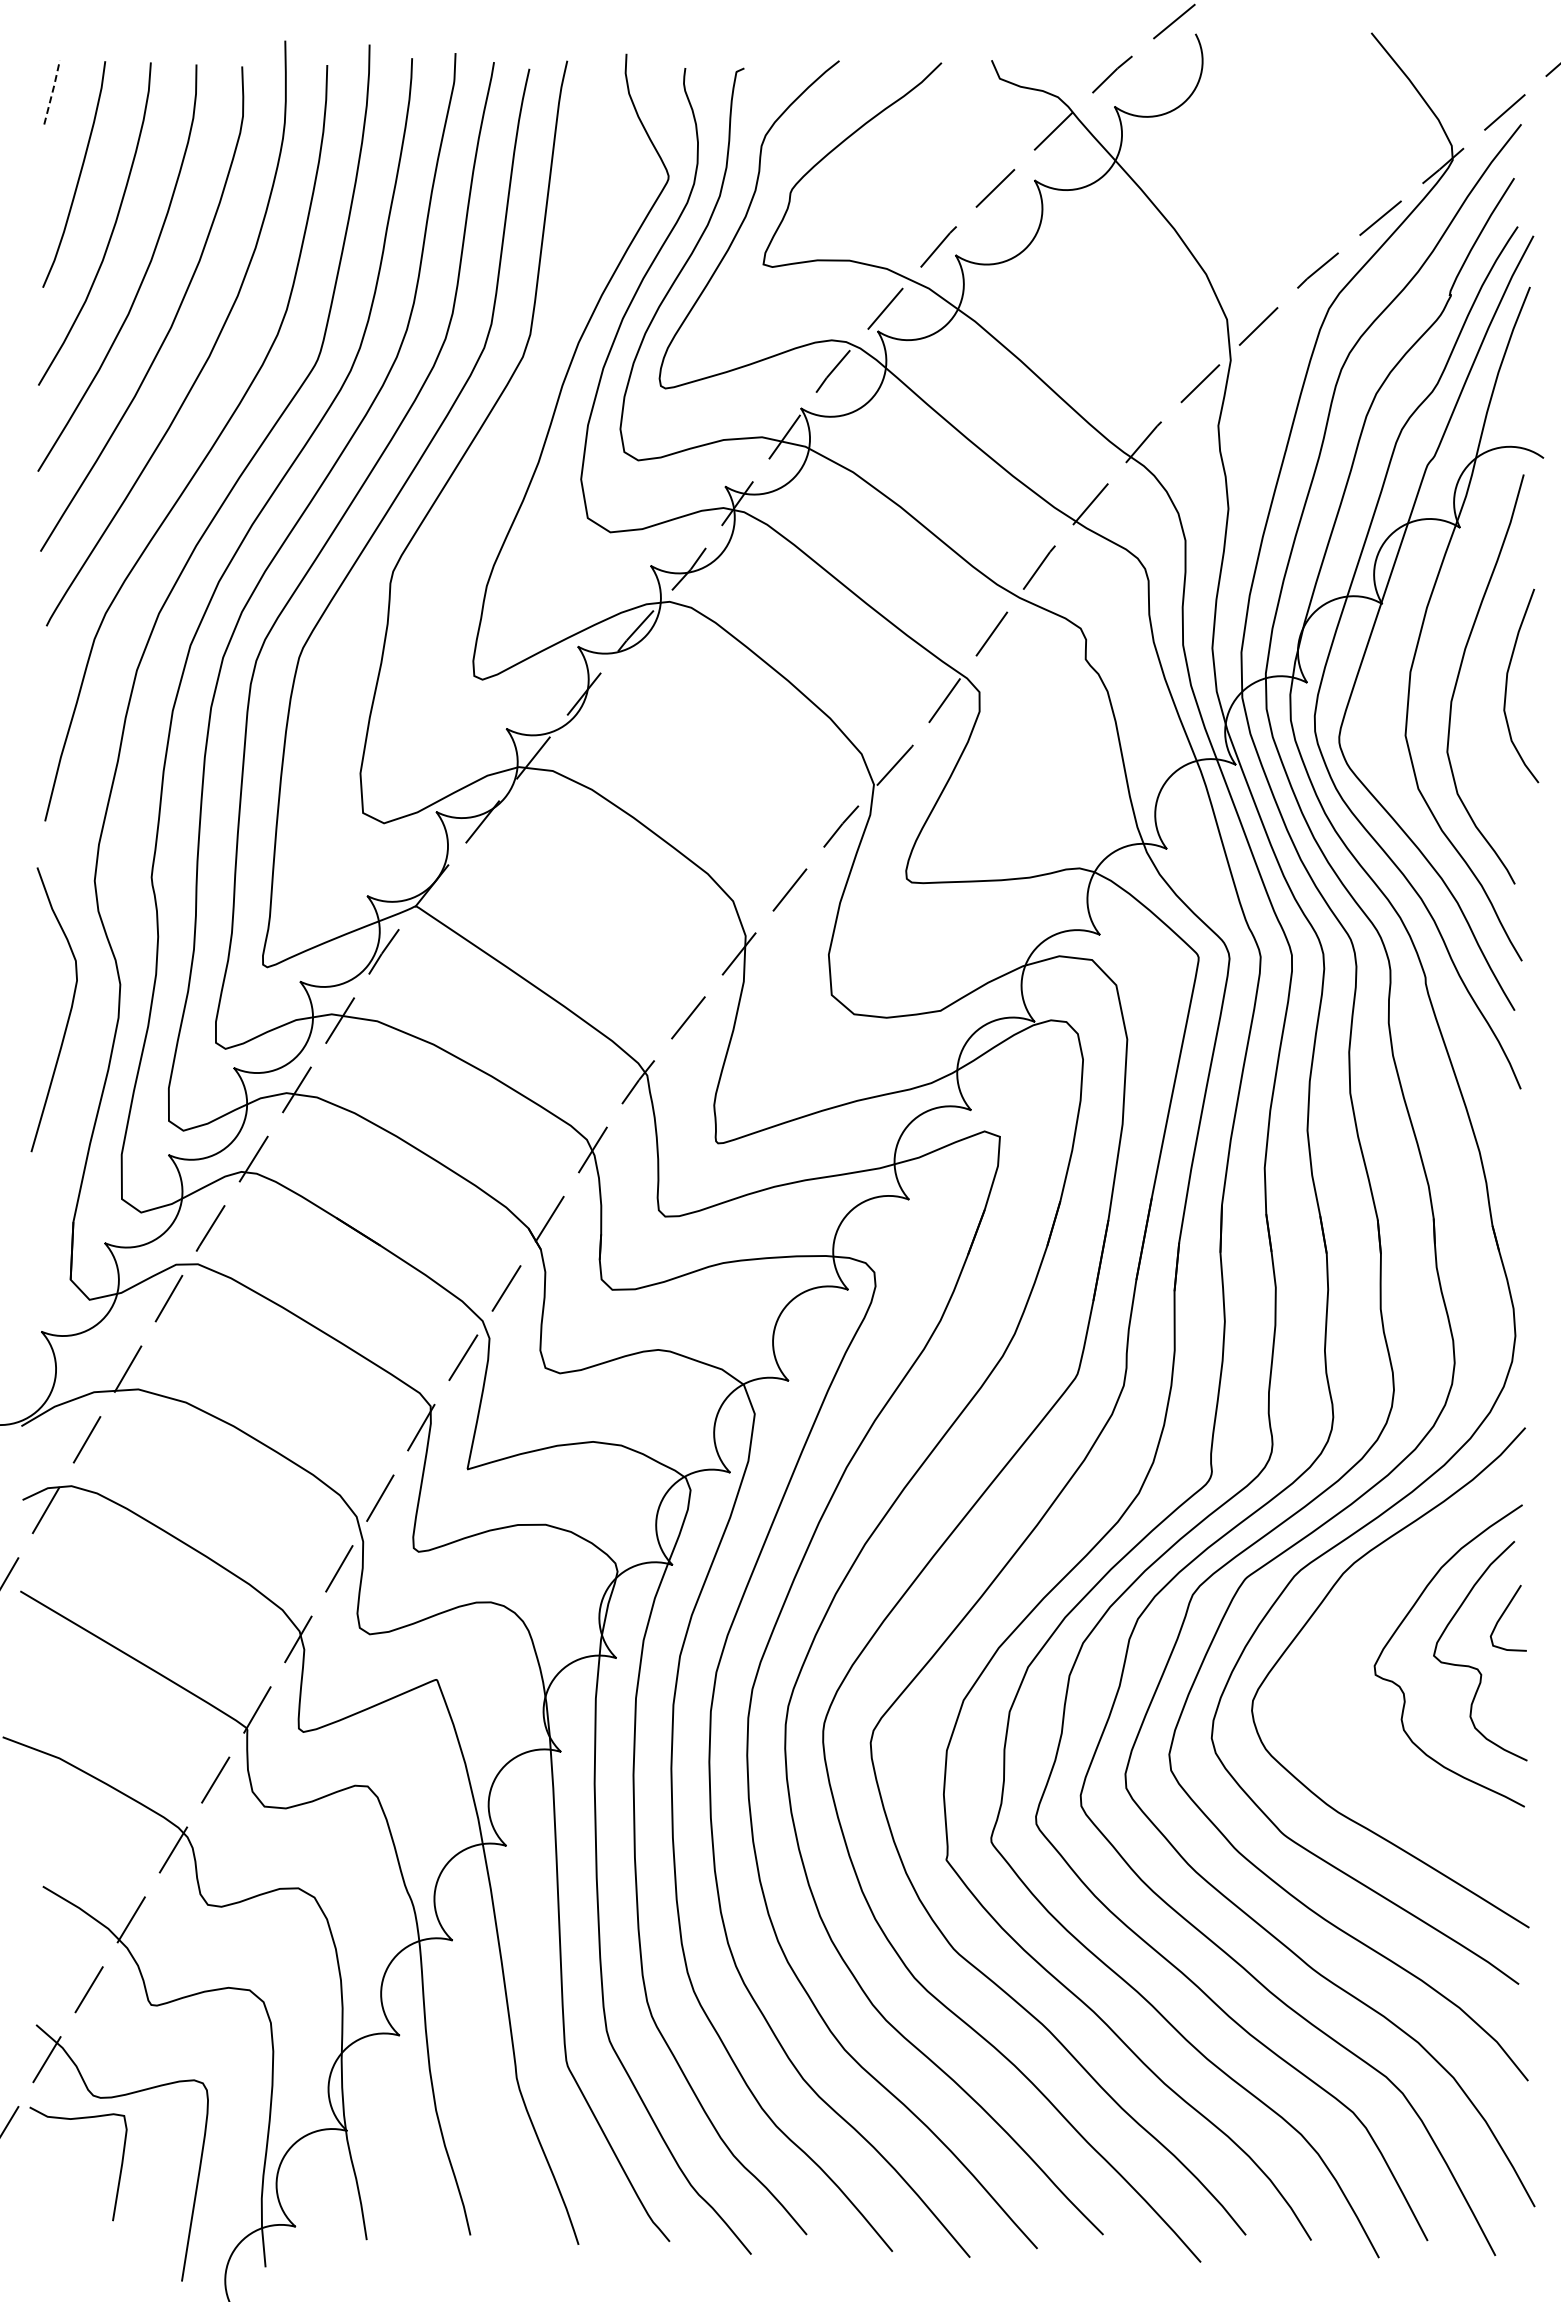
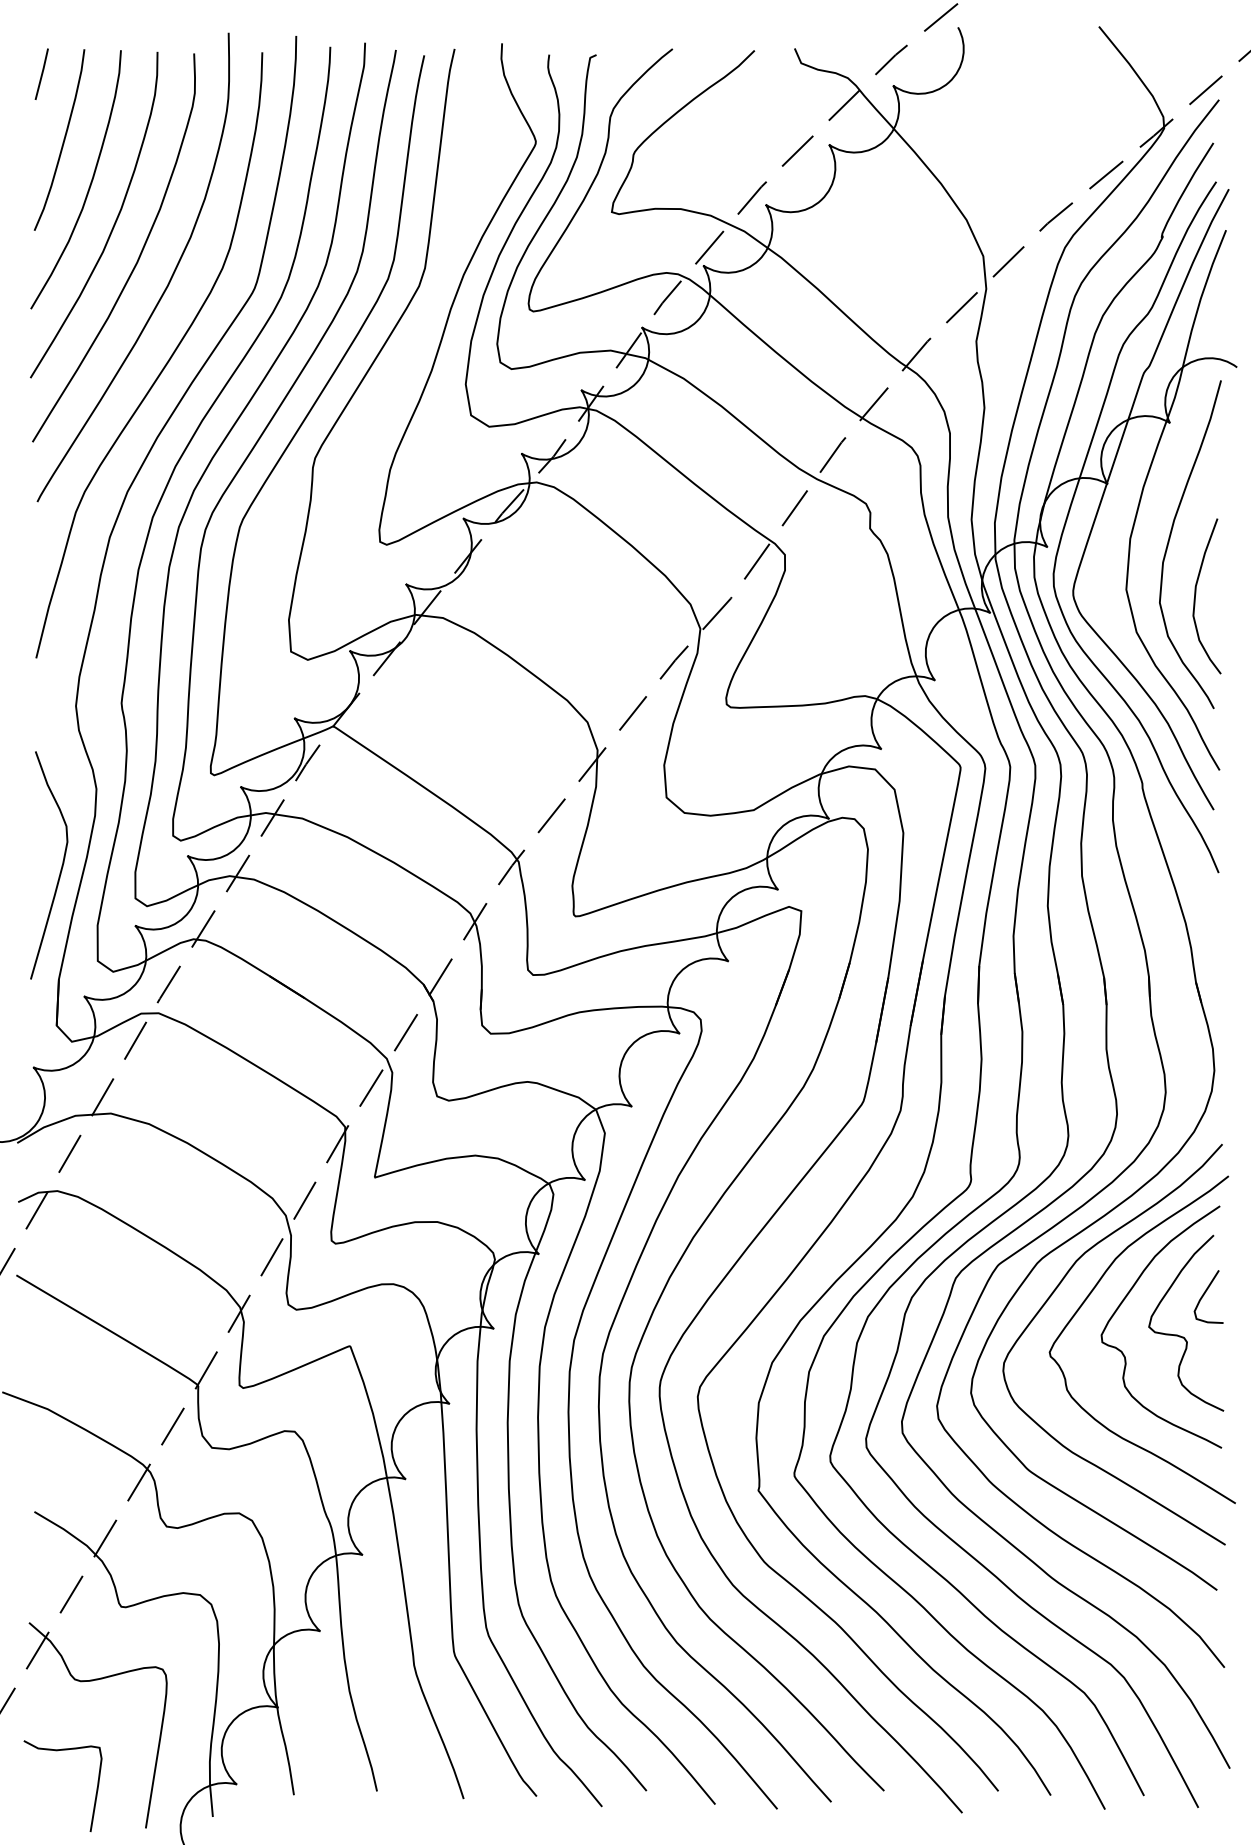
line: (52, 91) -> (42, 73), dashed -> solid
curve: (1507, 685) -> (1196, 595), moved
curve: (69, 1011) -> (61, 866), moved
curve: (1356, 1621) -> (1087, 1299), added
curve: (119, 2172) -> (95, 1793), moved

